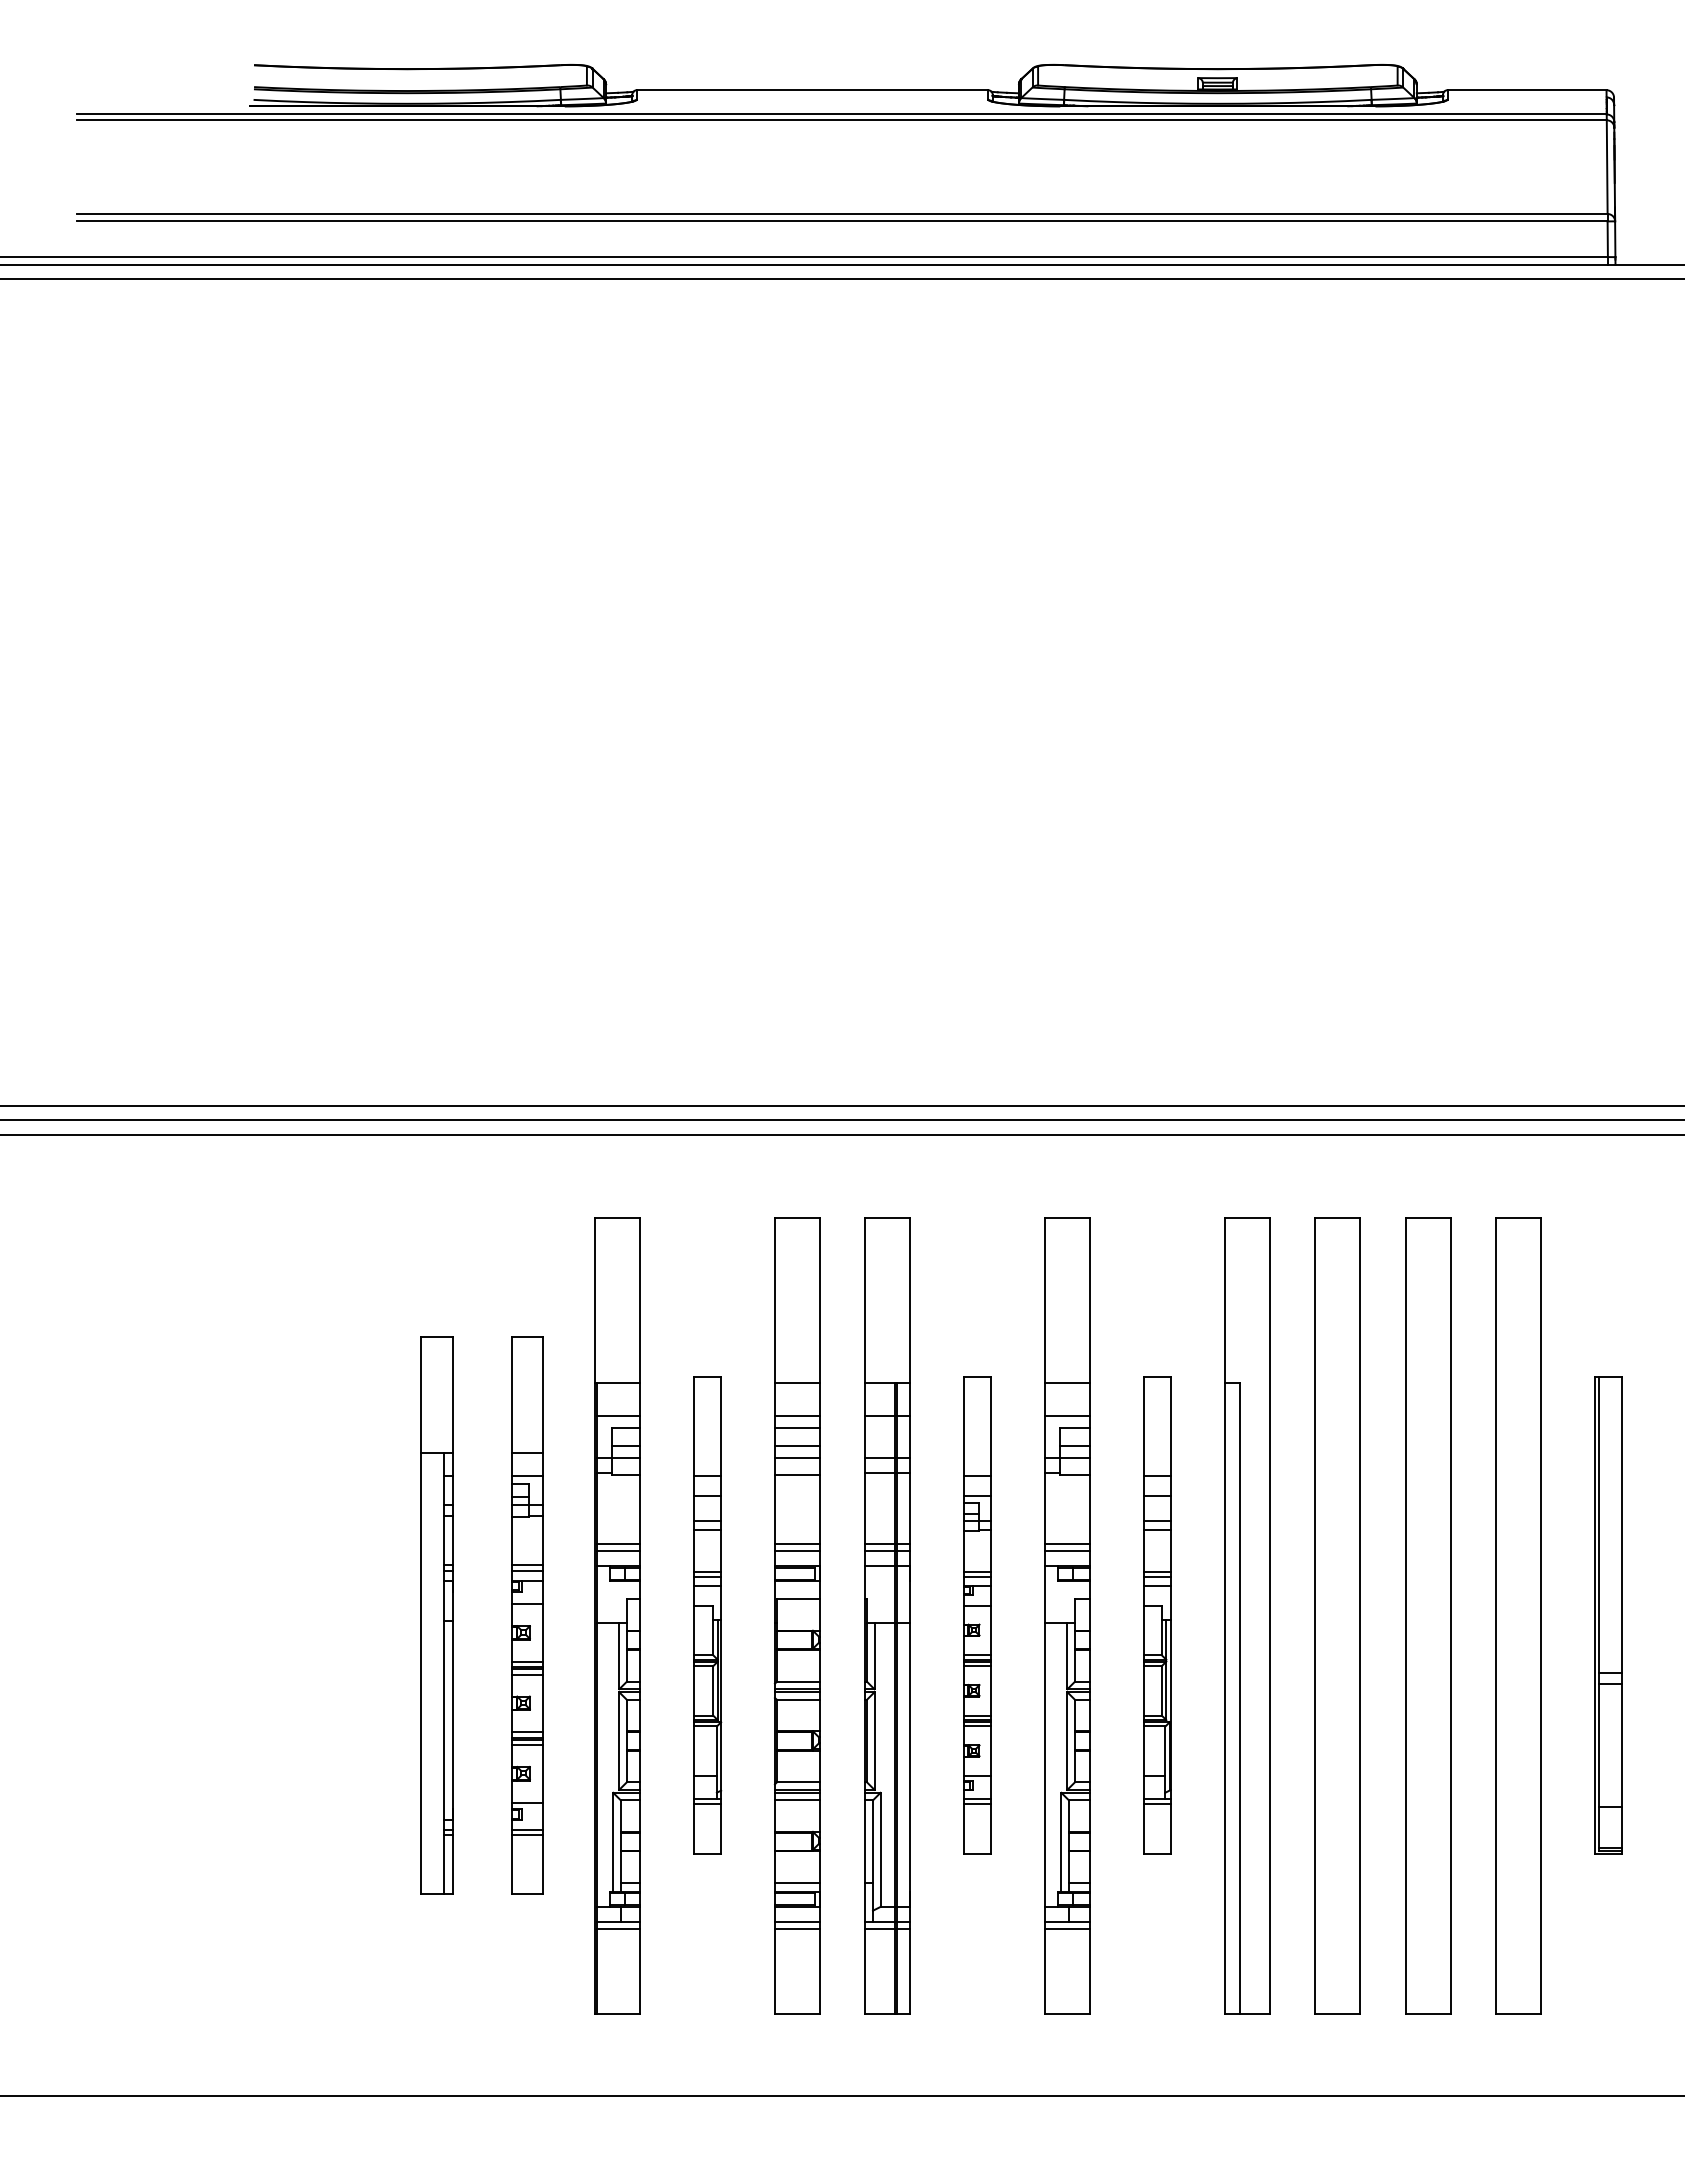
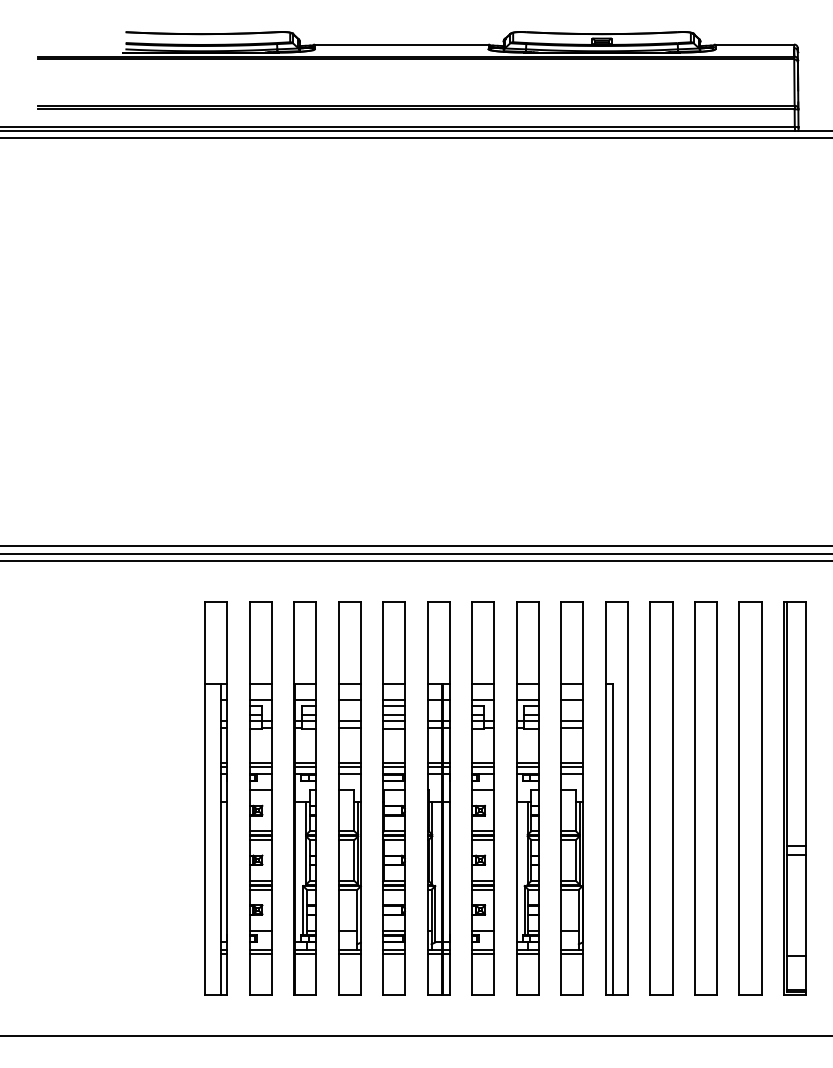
part: (435, 1615) -> (215, 798), size x1.43
part: (526, 1615) -> (260, 798), size x1.43
part: (706, 1615) -> (349, 798), size x1.67
part: (976, 1615) -> (482, 798), size x1.67
part: (1156, 1615) -> (571, 798), size x1.67
part: (1607, 1615) -> (794, 798), size x1.67

